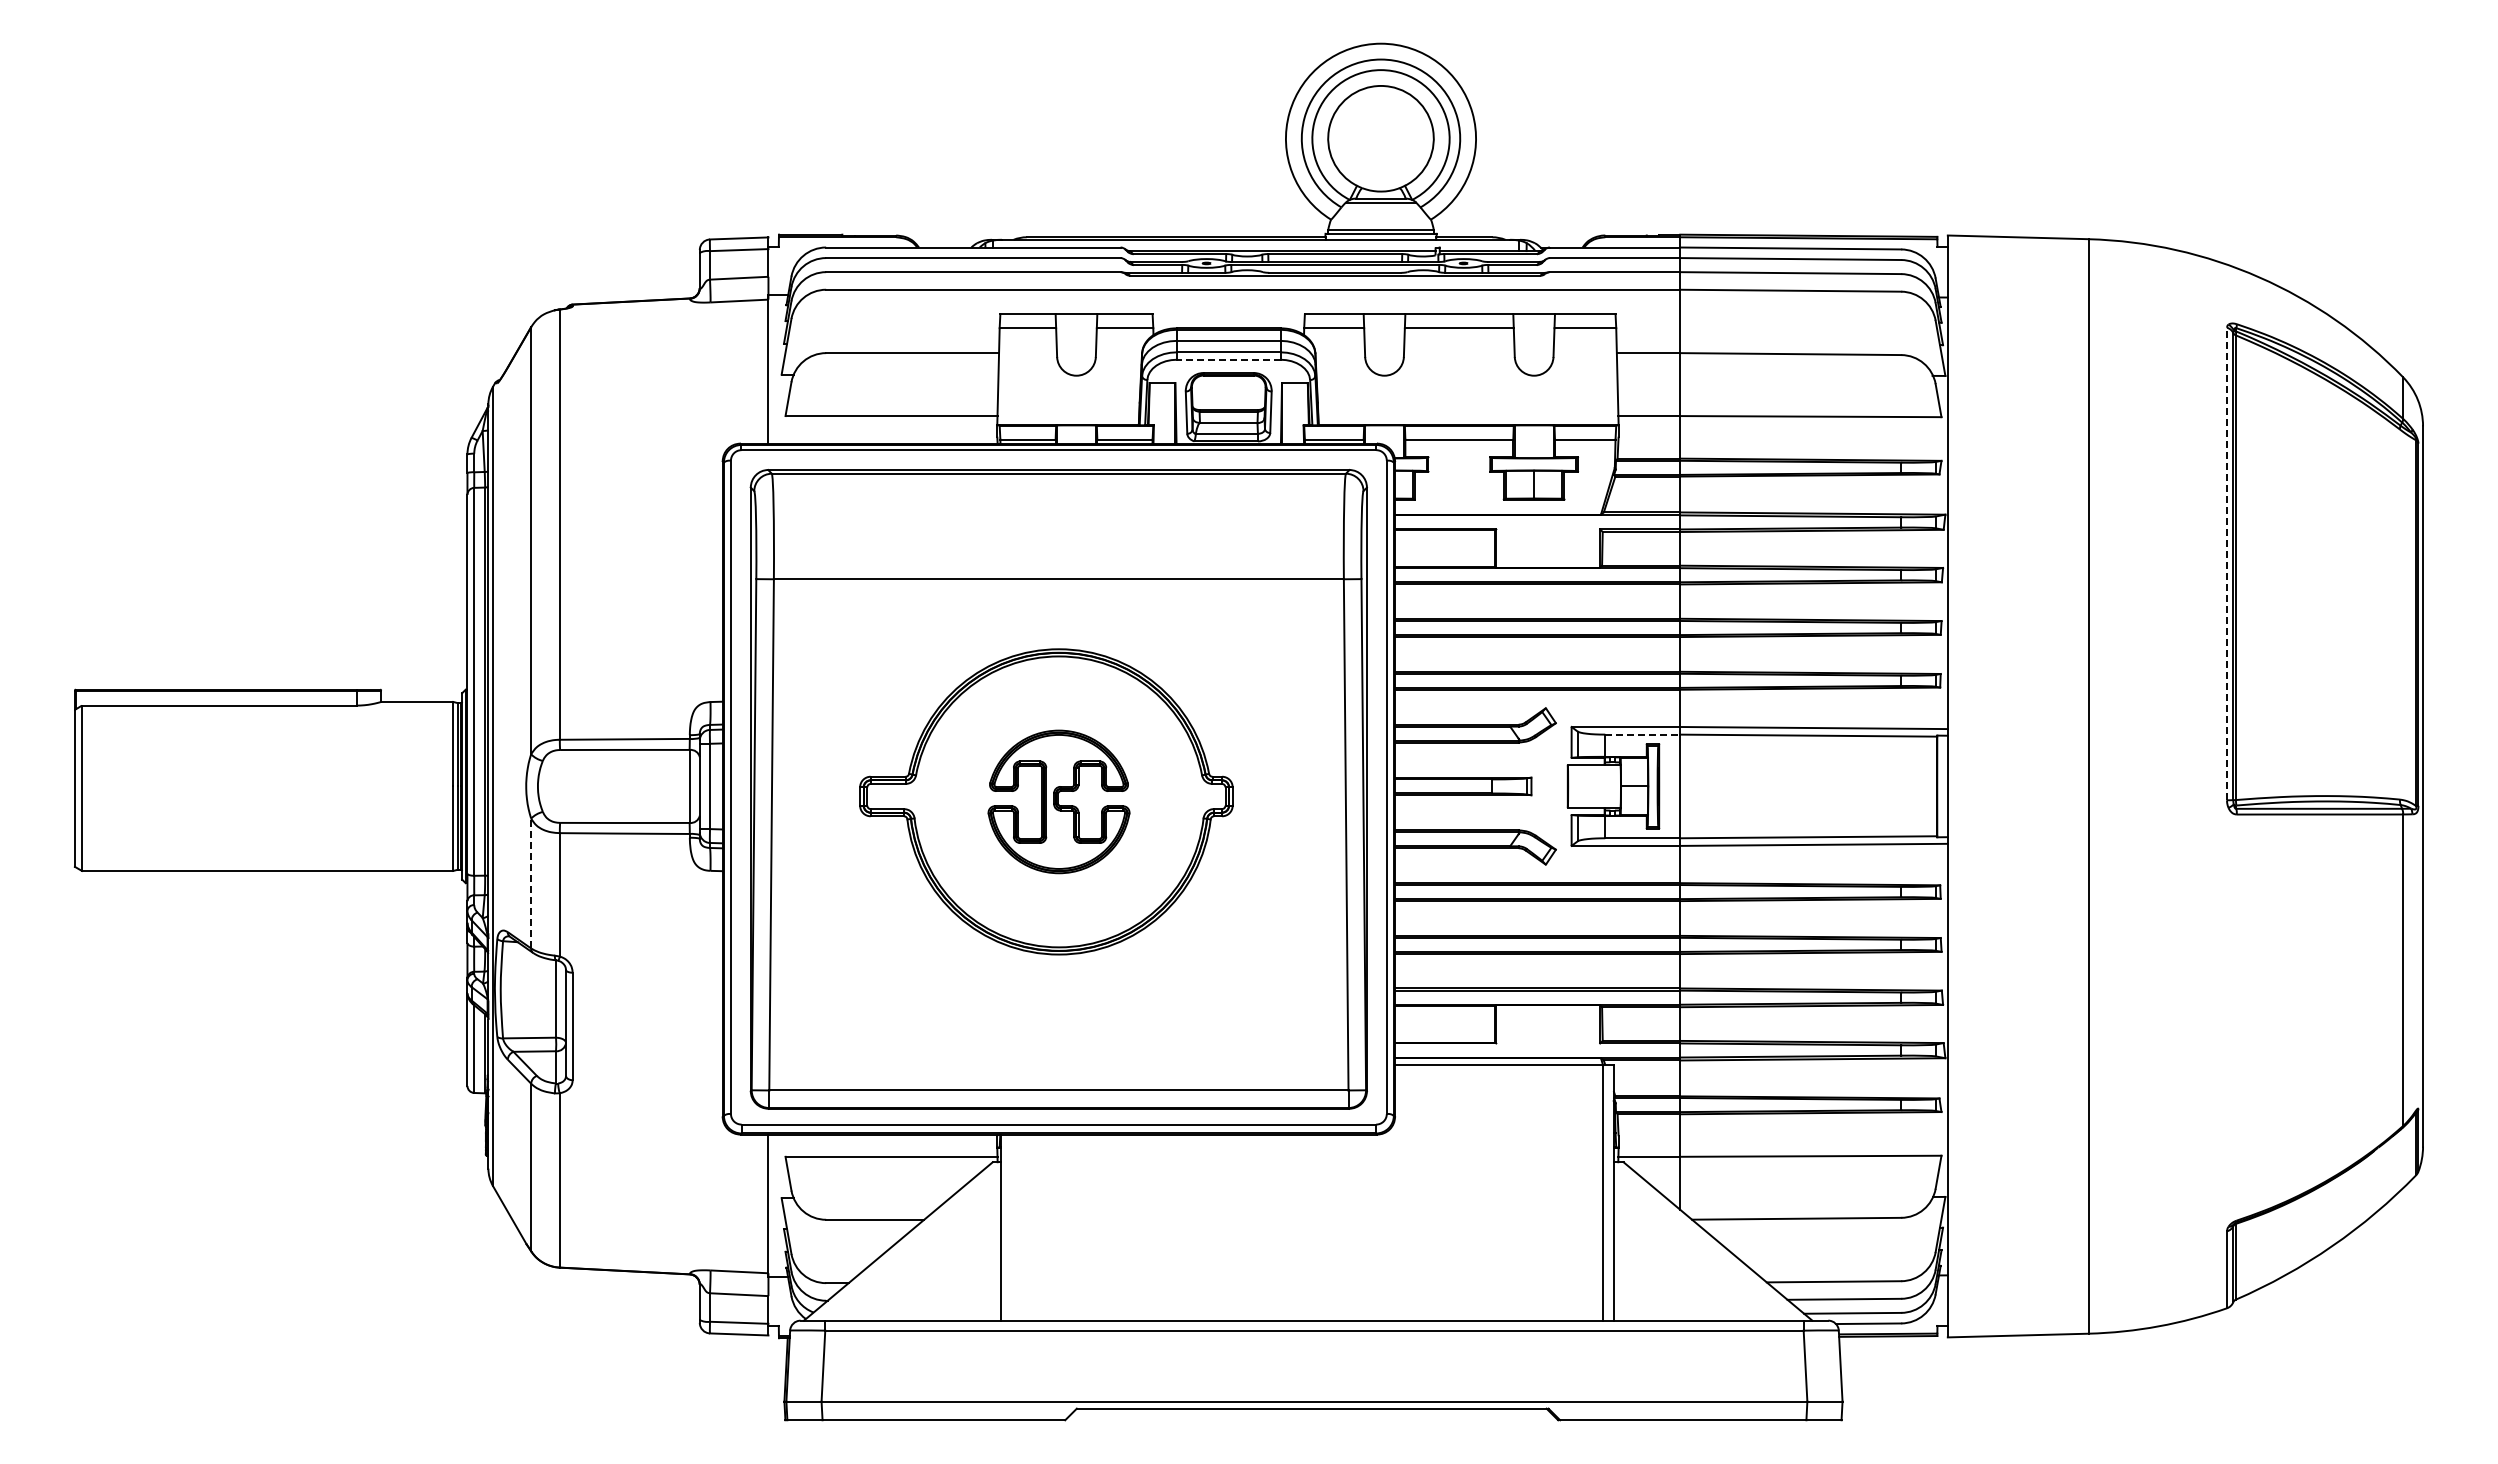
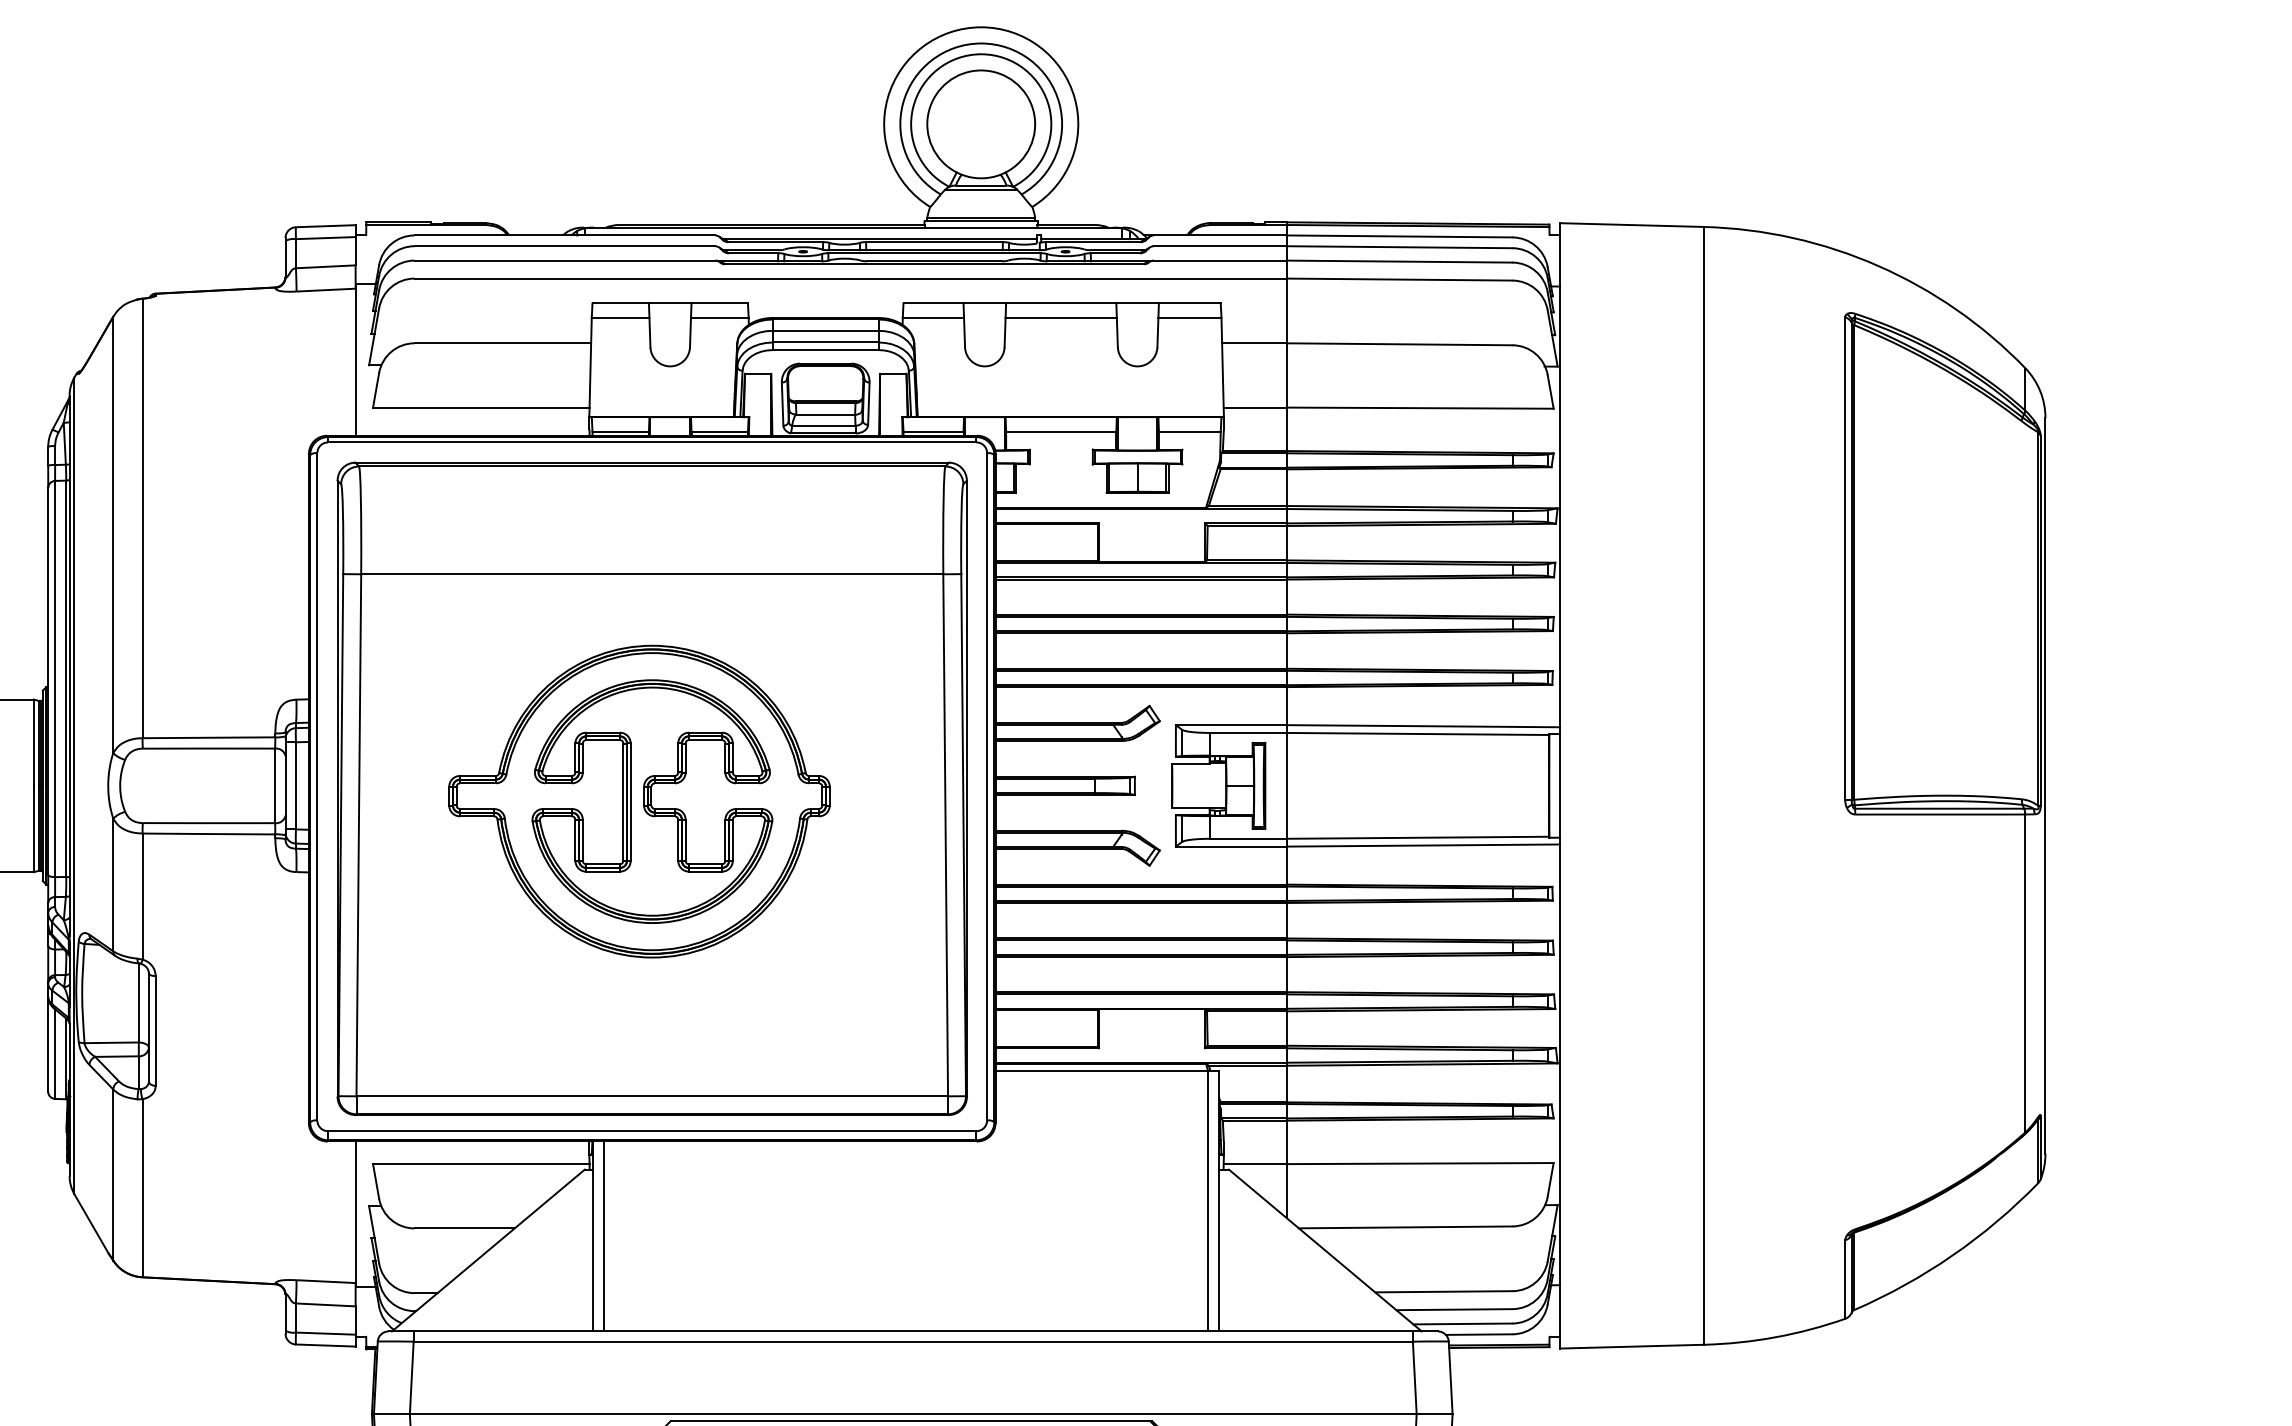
line: (1228, 359) -> (825, 349), dashed -> solid
line: (2227, 563) -> (1845, 558), dashed -> solid
line: (1643, 734) -> (1249, 732), dashed -> solid
part: (1058, 801) -> (651, 801), size x1.67
line: (531, 883) -> (113, 884), dashed -> solid
line: (1011, 1227) -> (603, 1236), added

